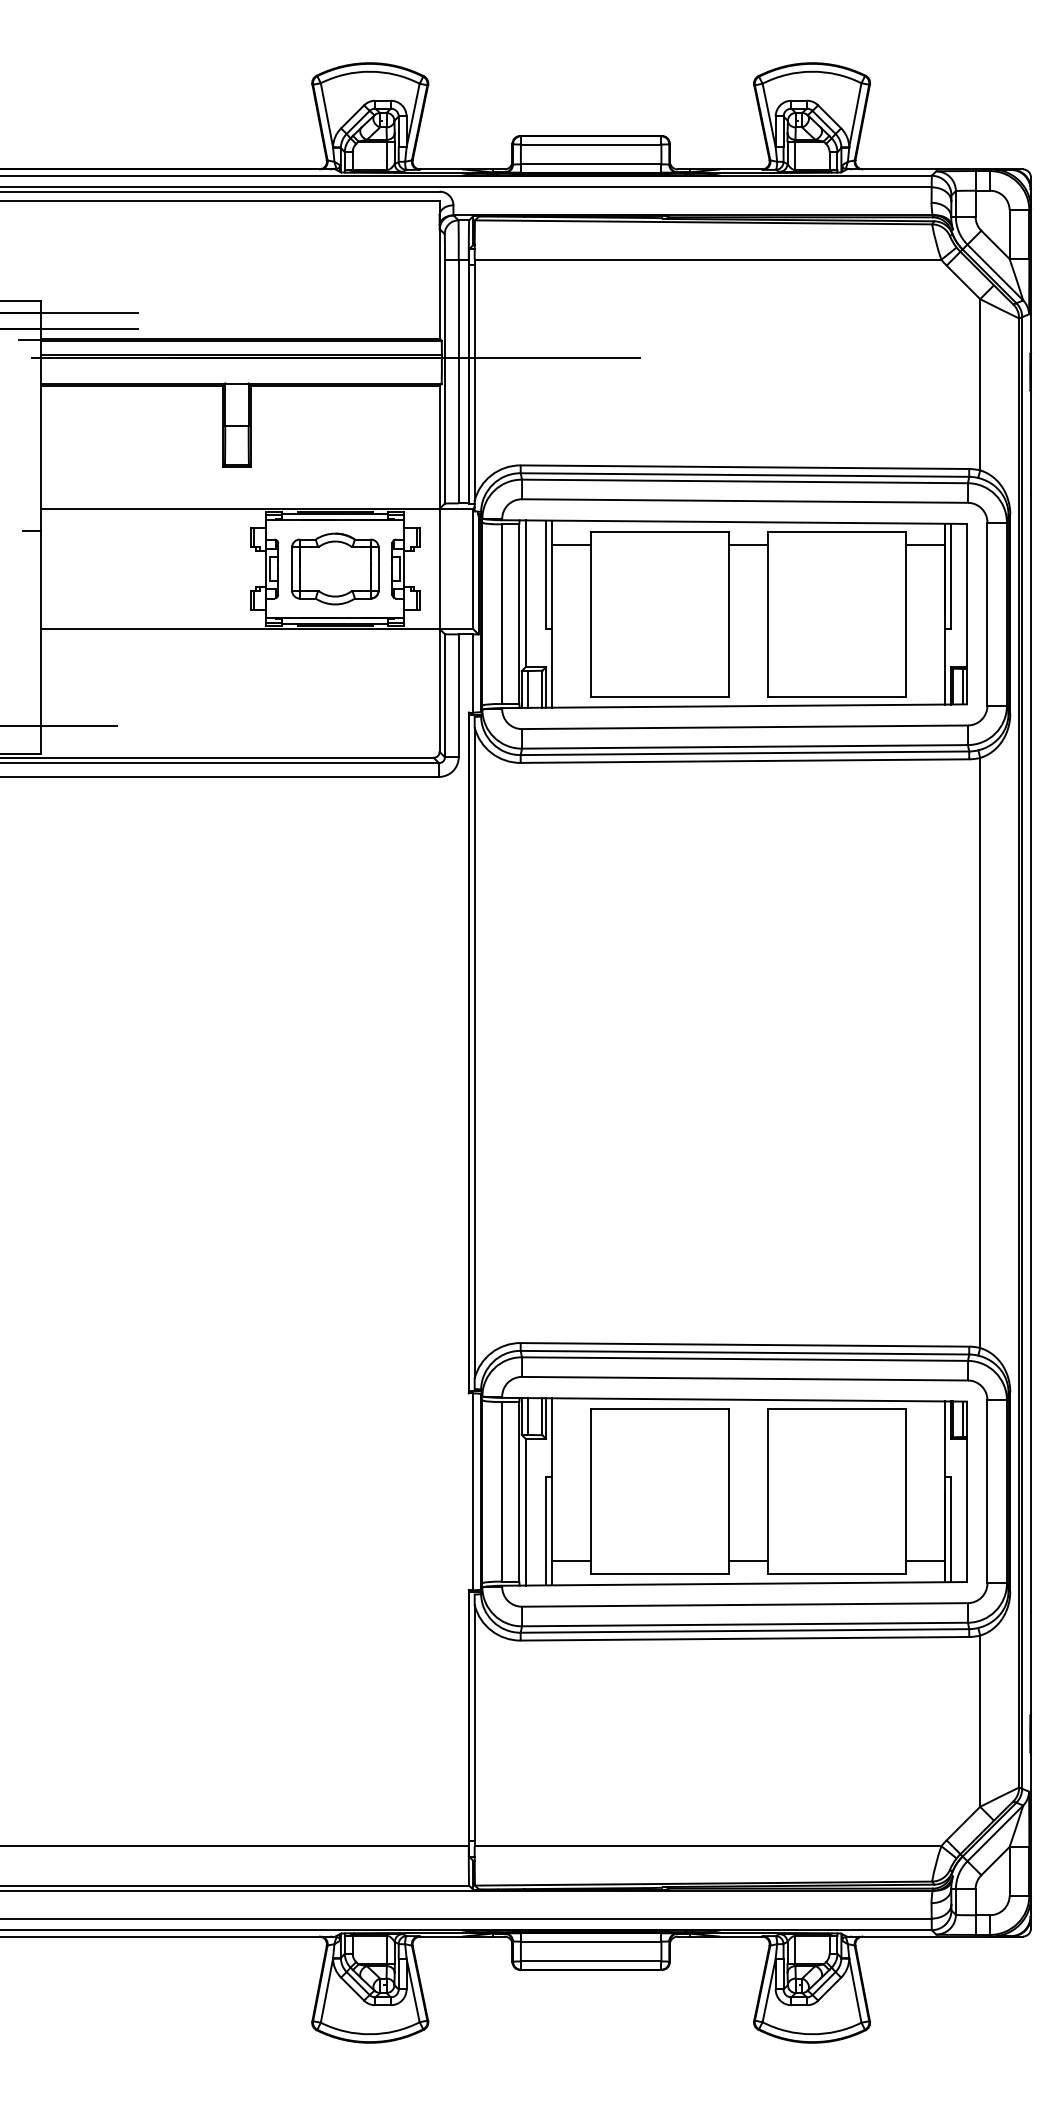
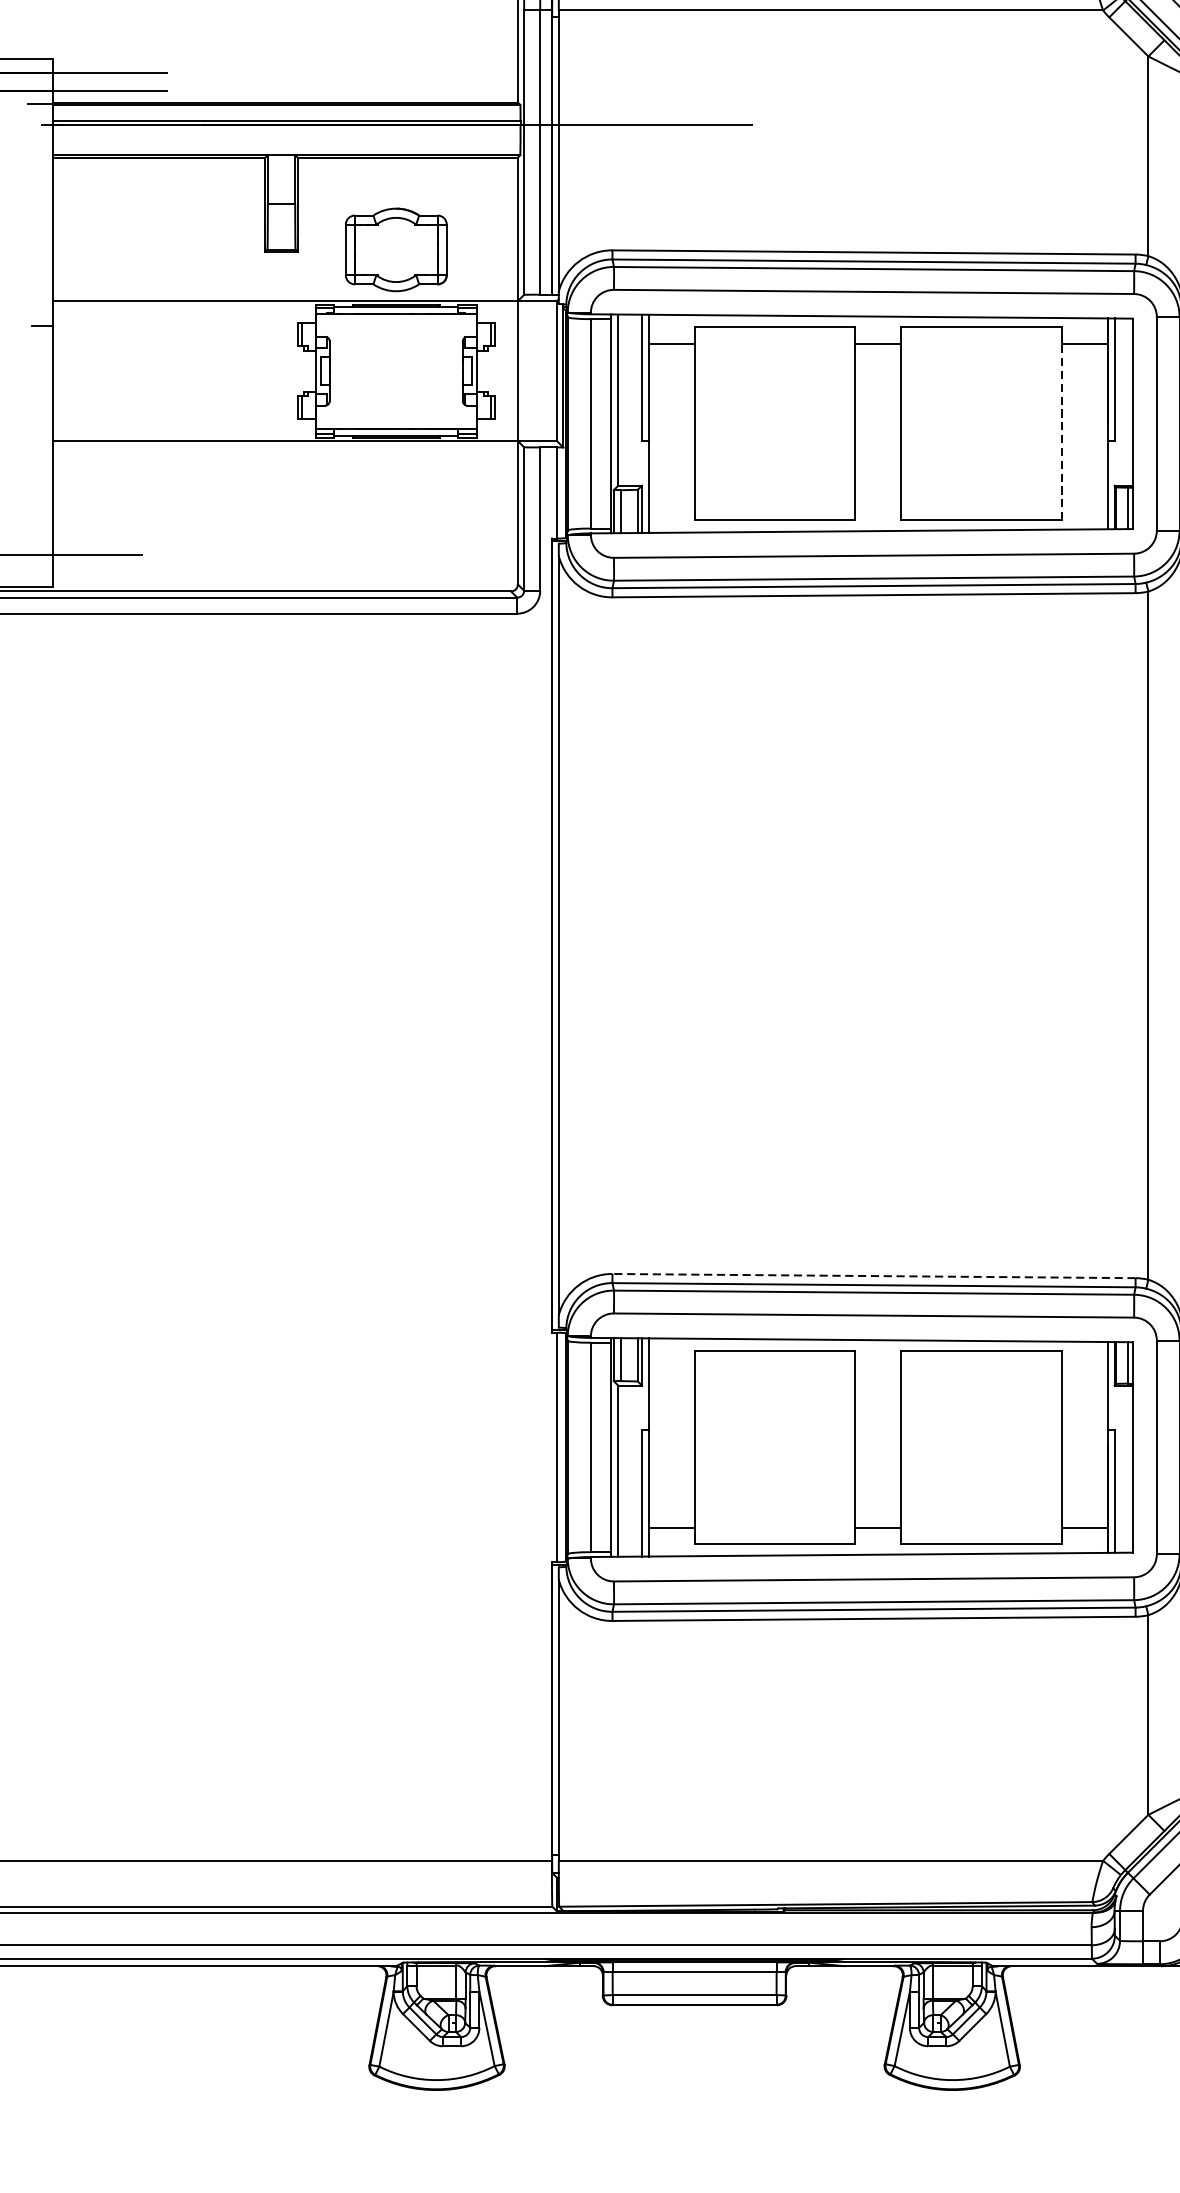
part: (335, 568) -> (396, 249), moved
line: (906, 621) -> (1062, 432), solid -> dashed
line: (744, 1344) -> (873, 1275), solid -> dashed

